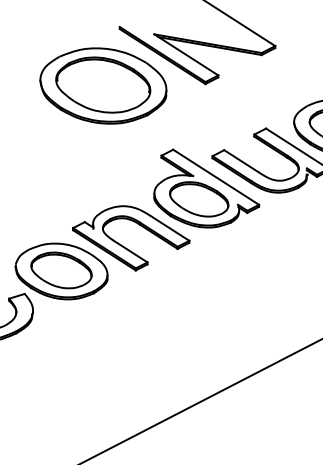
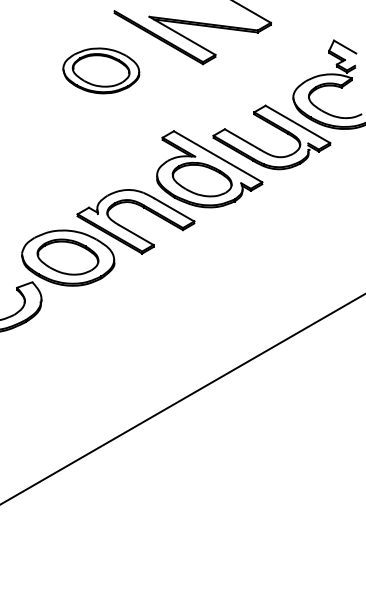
part: (103, 85) -> (101, 70), size x0.6

